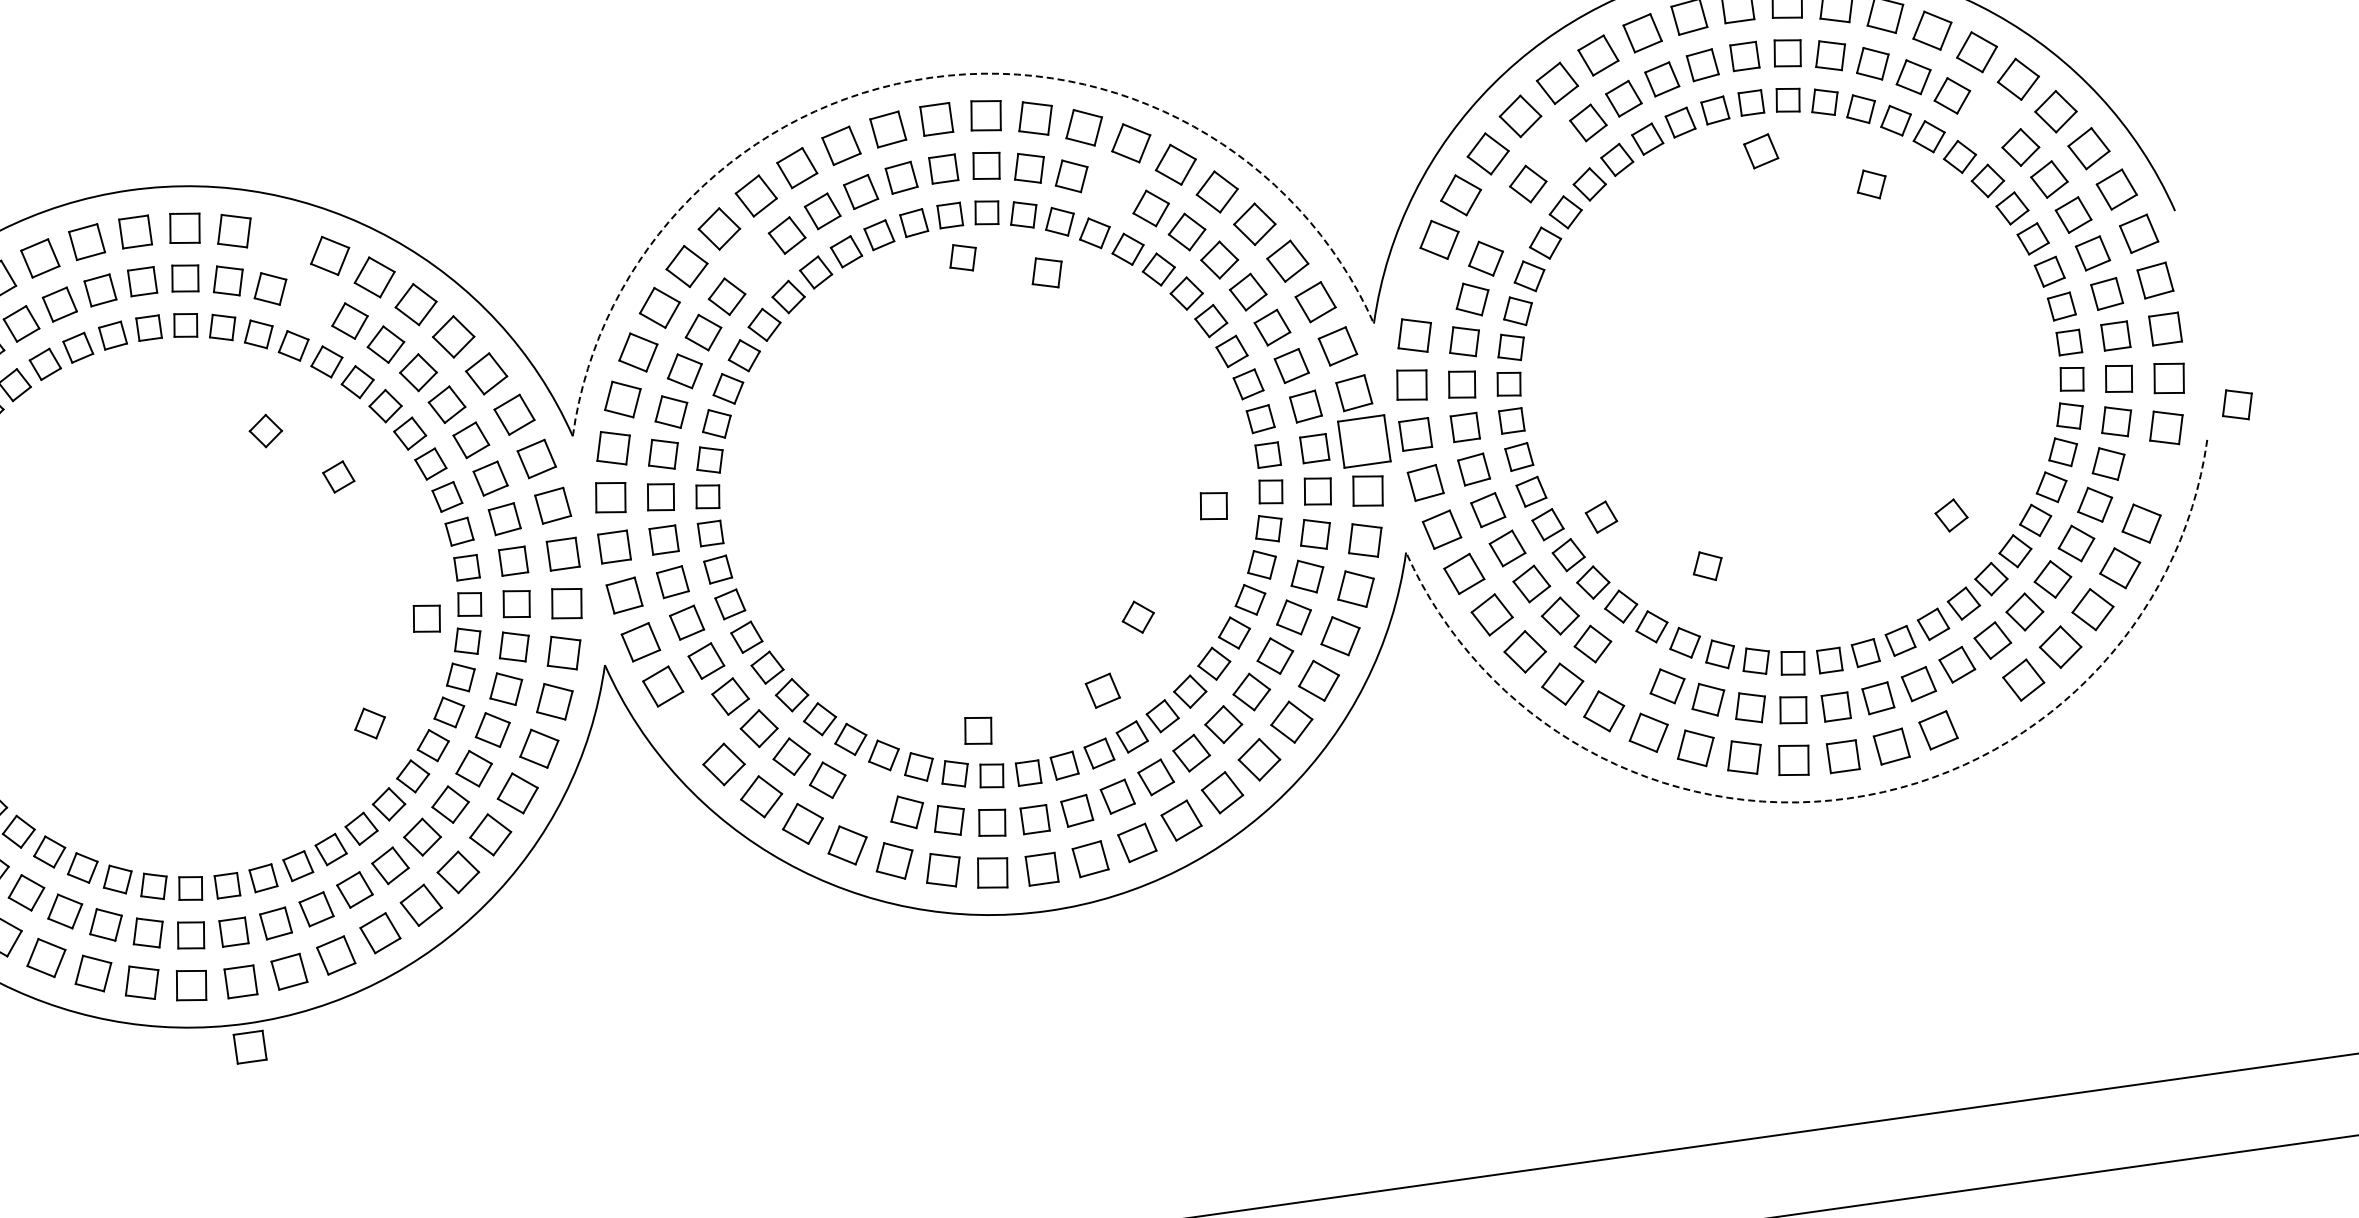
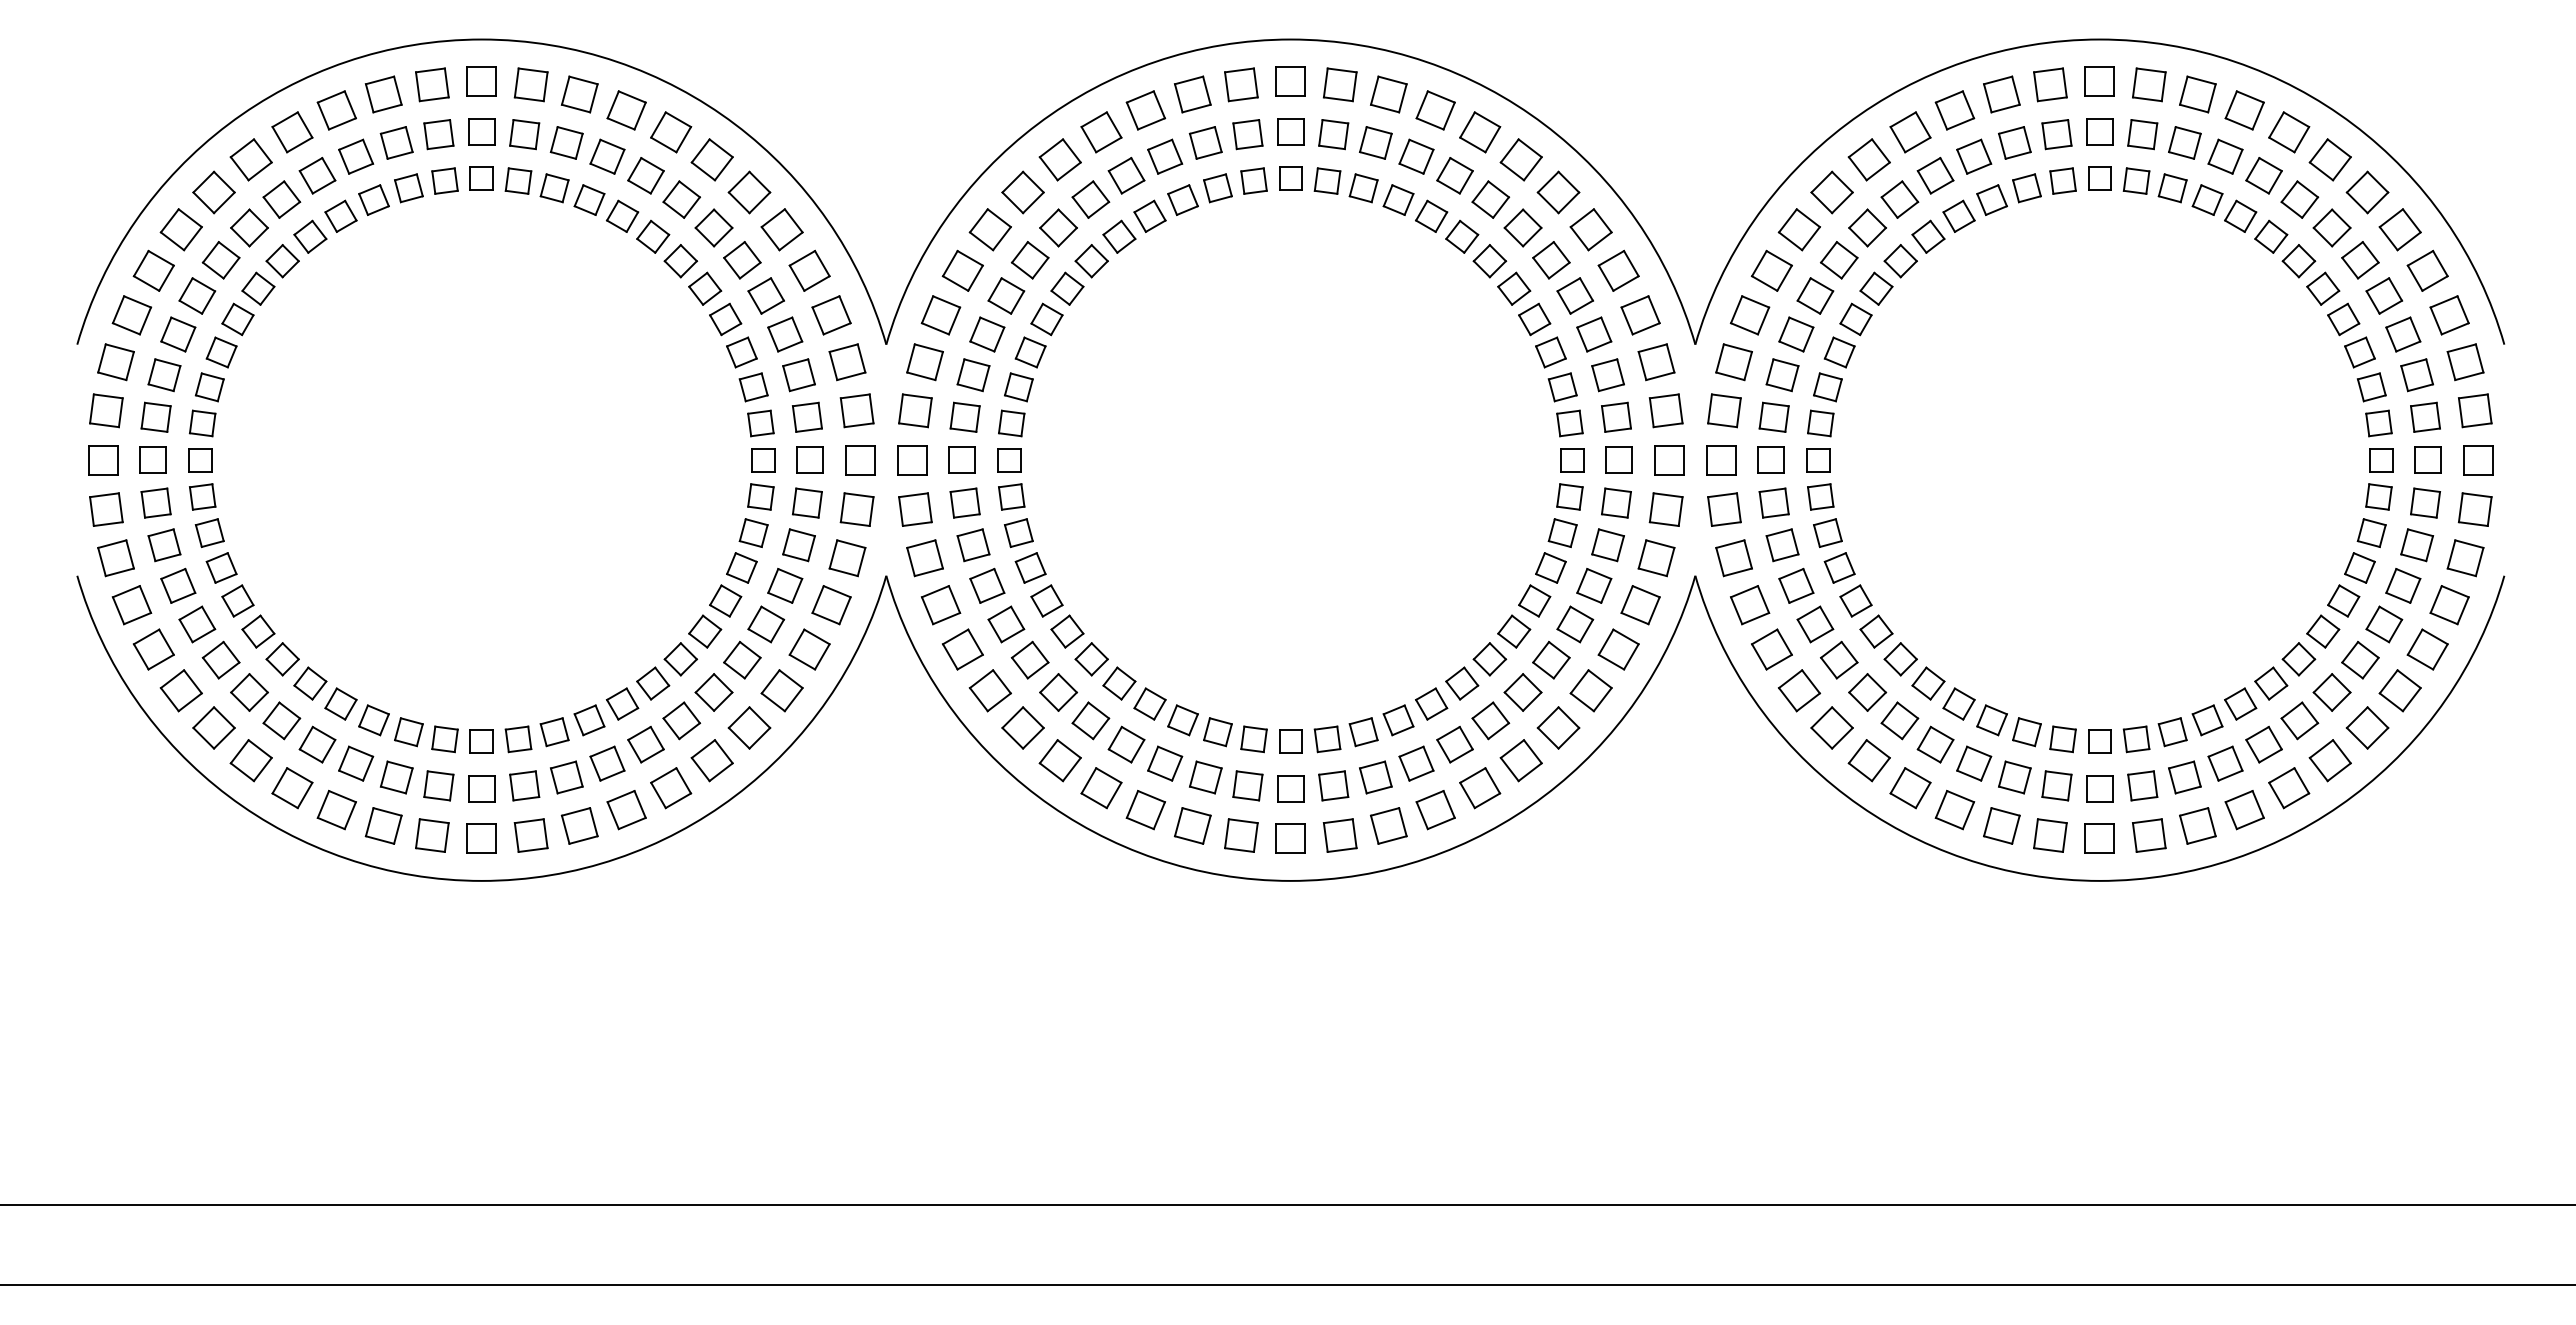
arc: (930, 77) -> (1290, 39), dashed -> solid
part: (1987, 119) -> (2331, 227), added
part: (1760, 150) -> (2102, 227), removed
part: (1555, 151) -> (1899, 199), added
part: (1871, 183) -> (2207, 275), removed
part: (1111, 189) -> (1454, 175), added
part: (1504, 220) -> (1839, 260), added
part: (282, 240) -> (626, 110), added
part: (962, 258) -> (1297, 222), removed
part: (754, 264) -> (1090, 199), added
part: (1046, 272) -> (1378, 248), removed
part: (1423, 287) -> (1749, 315), added
part: (310, 302) -> (645, 175), added
part: (2237, 405) -> (2539, 545), removed
part: (266, 430) -> (583, 296), removed
part: (1364, 441) -> (1669, 460), size x0.62
part: (2157, 476) -> (2449, 605), added
part: (338, 477) -> (648, 352), removed
part: (1213, 505) -> (1511, 502), removed
part: (1951, 514) -> (2240, 614), removed
part: (1601, 516) -> (1893, 567), removed
part: (1707, 566) -> (1991, 631), removed
part: (1138, 617) -> (1421, 602), removed
part: (425, 618) -> (715, 504), removed
part: (1628, 667) -> (1899, 720), added
part: (1102, 690) -> (1375, 670), removed
part: (1982, 708) -> (2244, 810), added
part: (369, 723) -> (645, 600), removed
part: (690, 727) -> (962, 649), added
part: (977, 730) -> (1246, 692), removed
arc: (1848, 797) -> (2099, 880), dashed -> solid
part: (866, 798) -> (1126, 744), added
part: (249, 1046) -> (481, 904), removed

